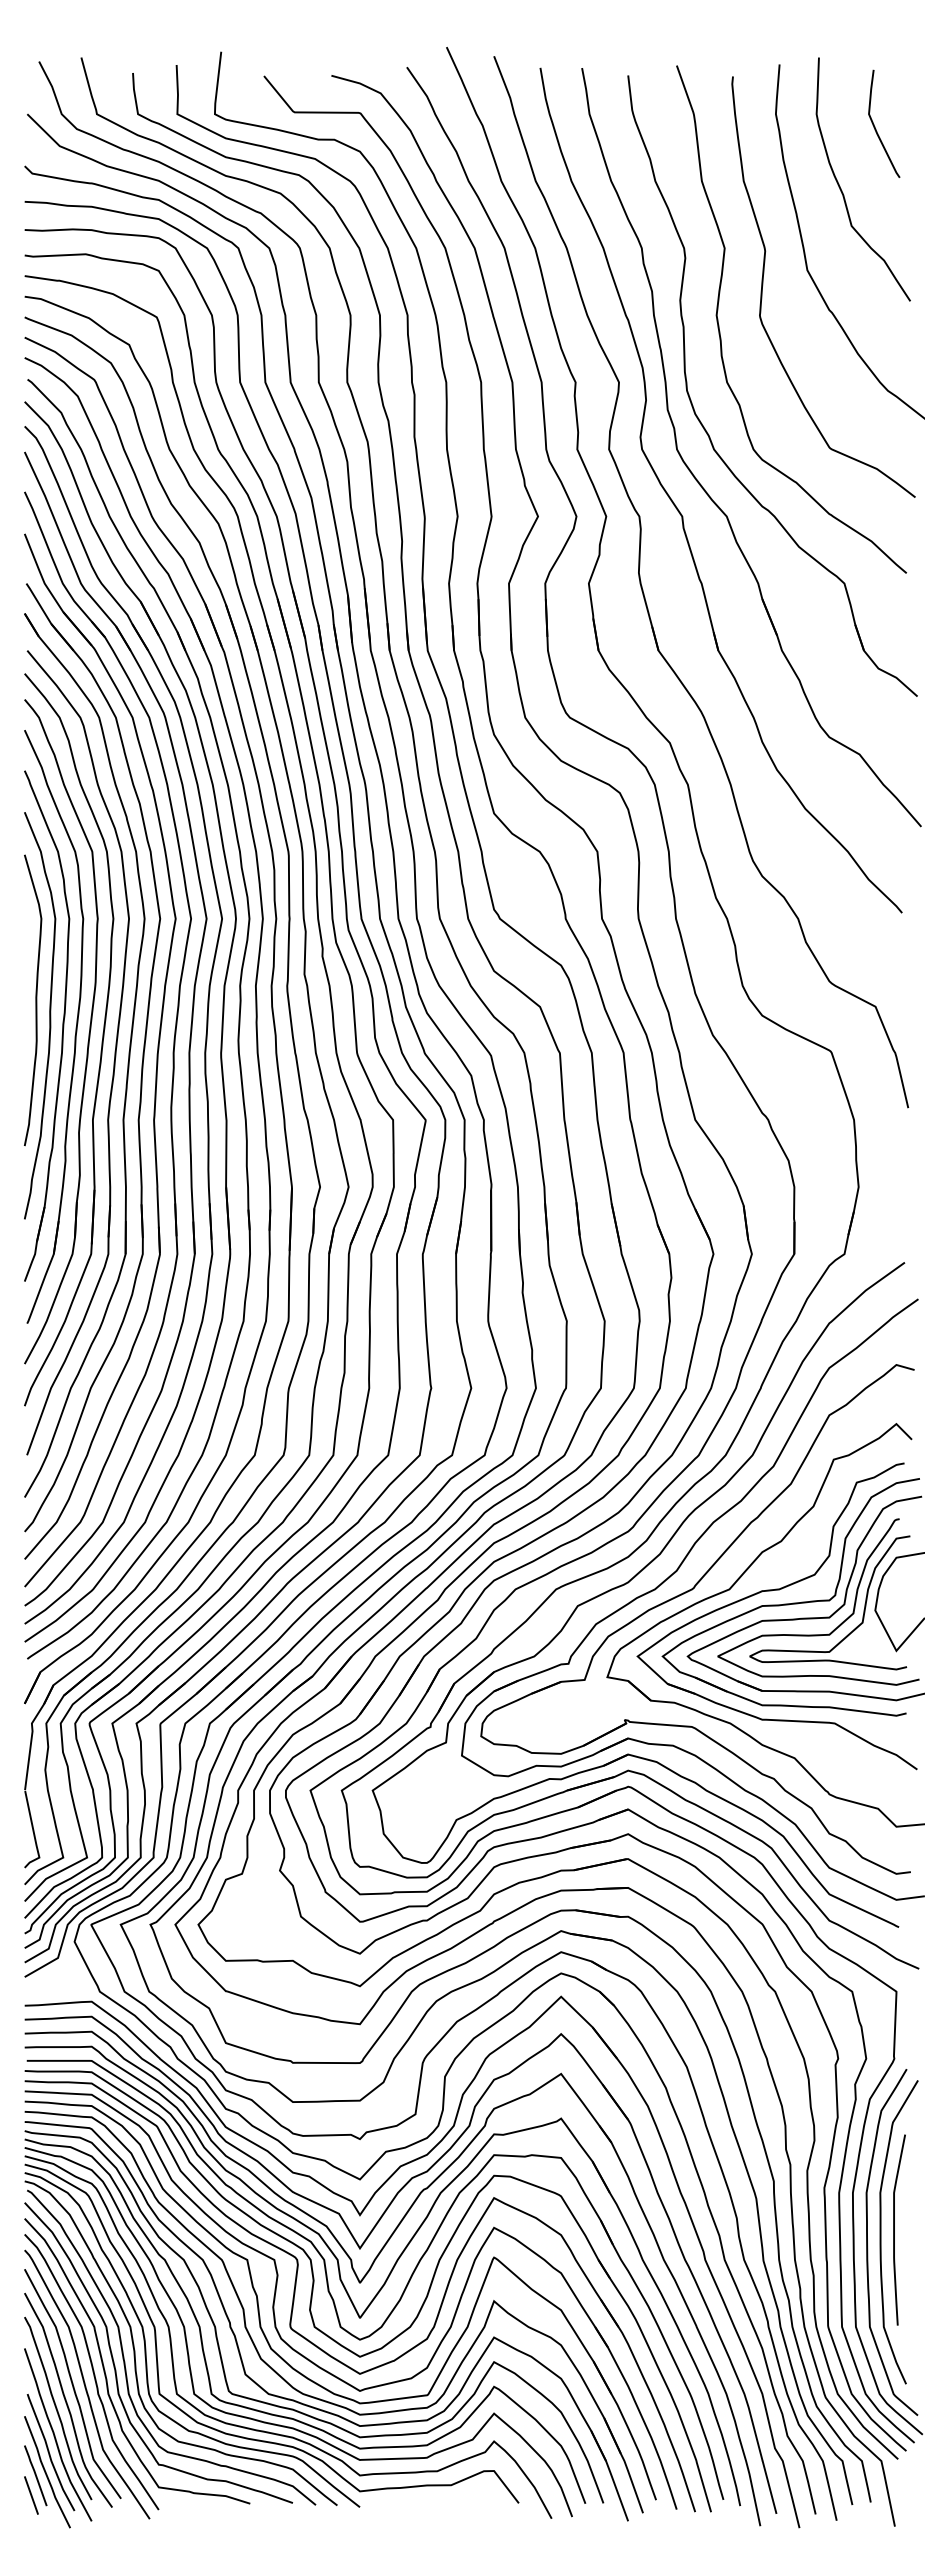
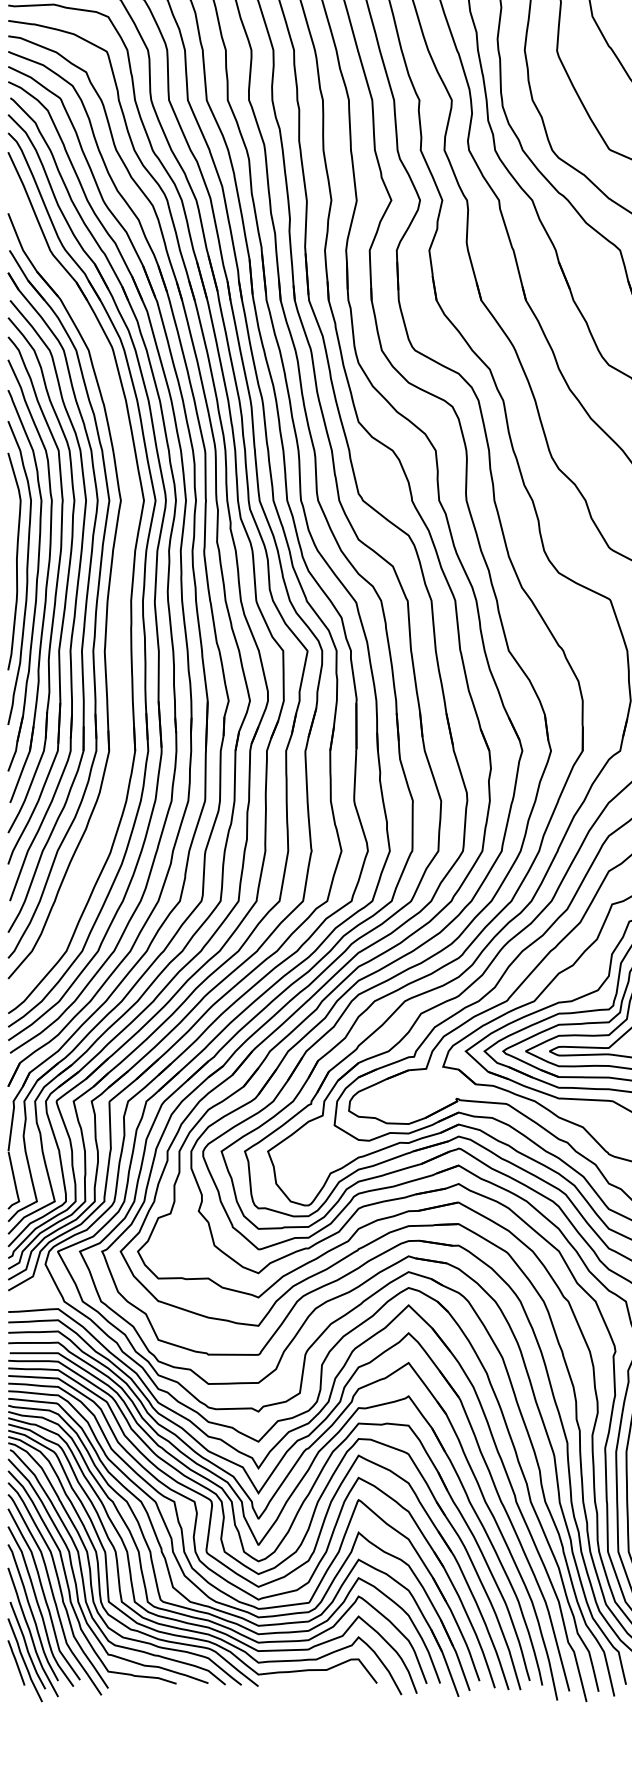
part: (173, 1039) -> (119, 590), removed
line: (31, 2495) -> (13, 1677), removed

